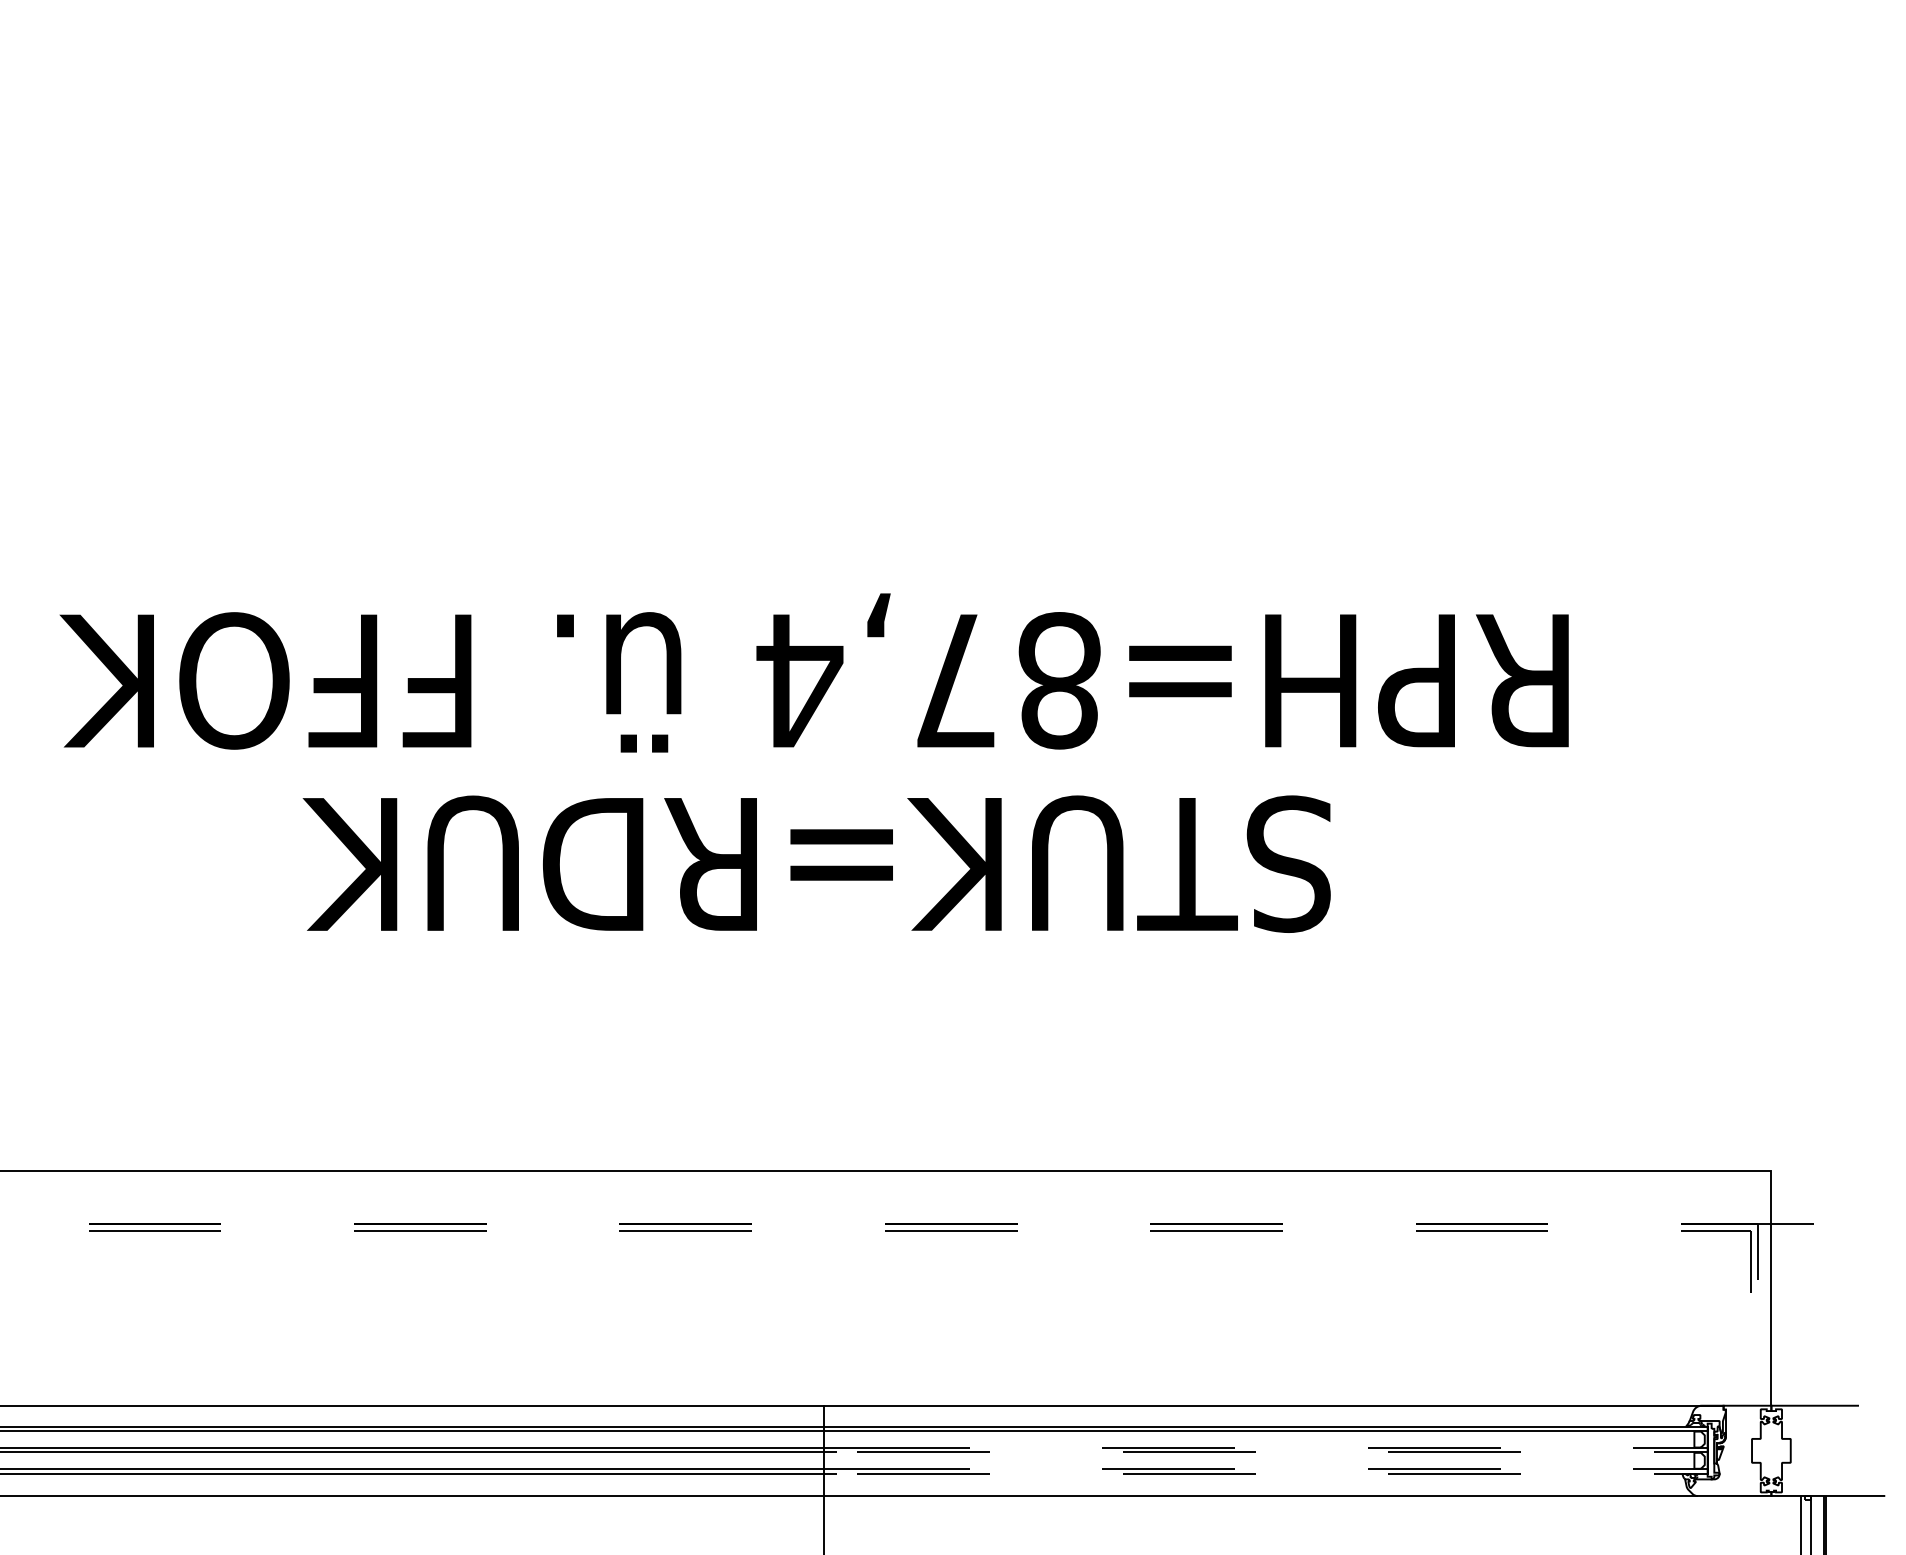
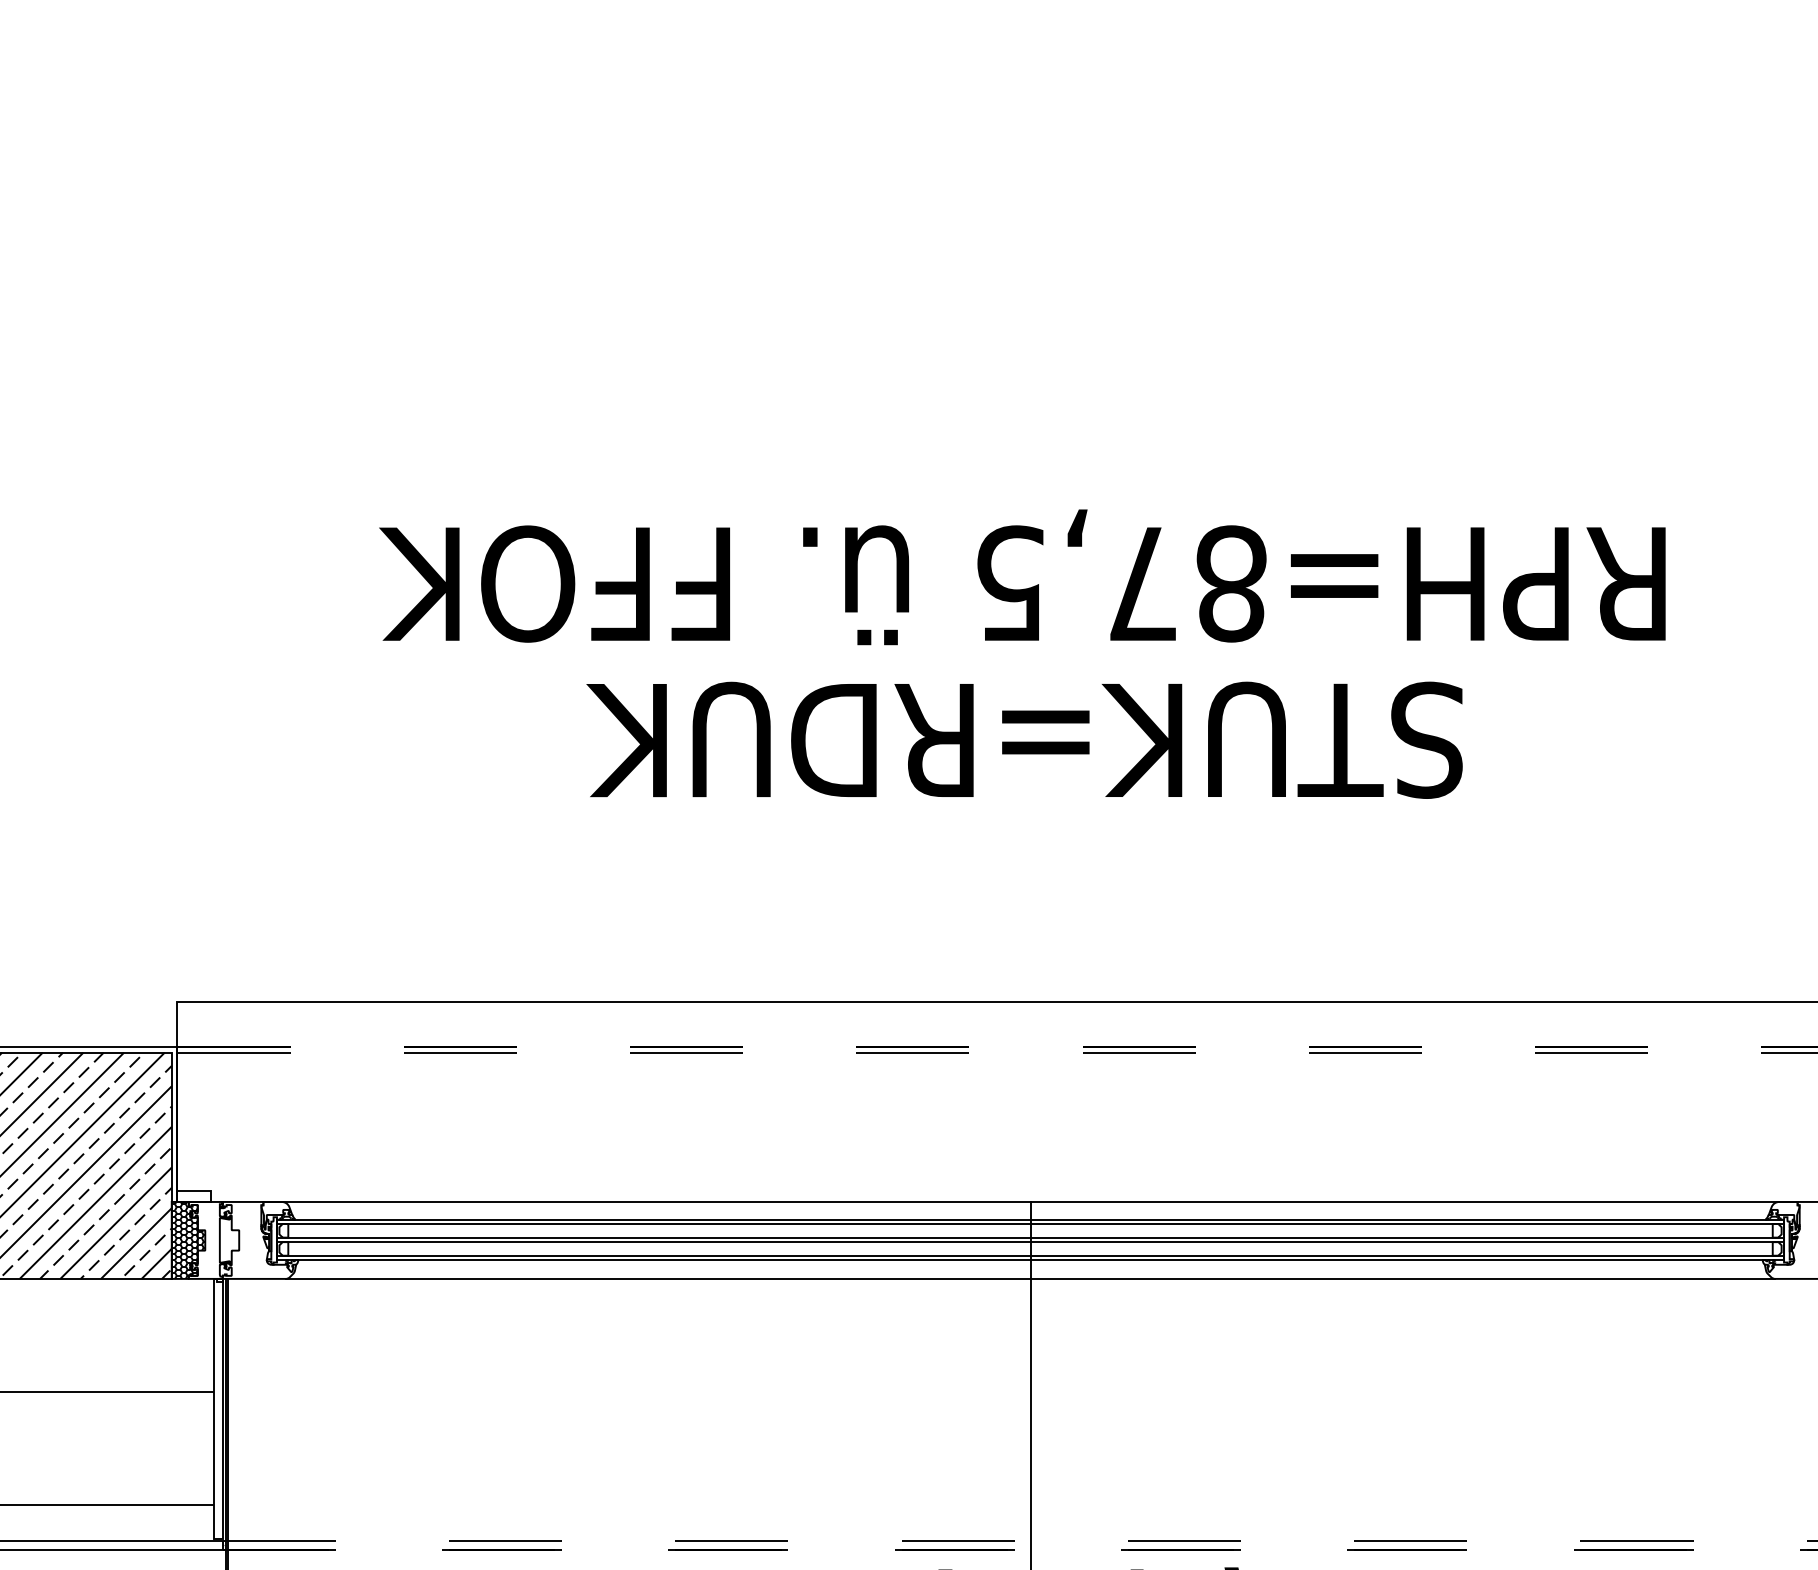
text: (800, 679) -> (1010, 582), RPH=87,4 -> RPH=87,5
line: (1708, 1449) -> (1784, 1239), dashed -> solid
line: (1708, 1470) -> (1784, 1257), dashed -> solid

